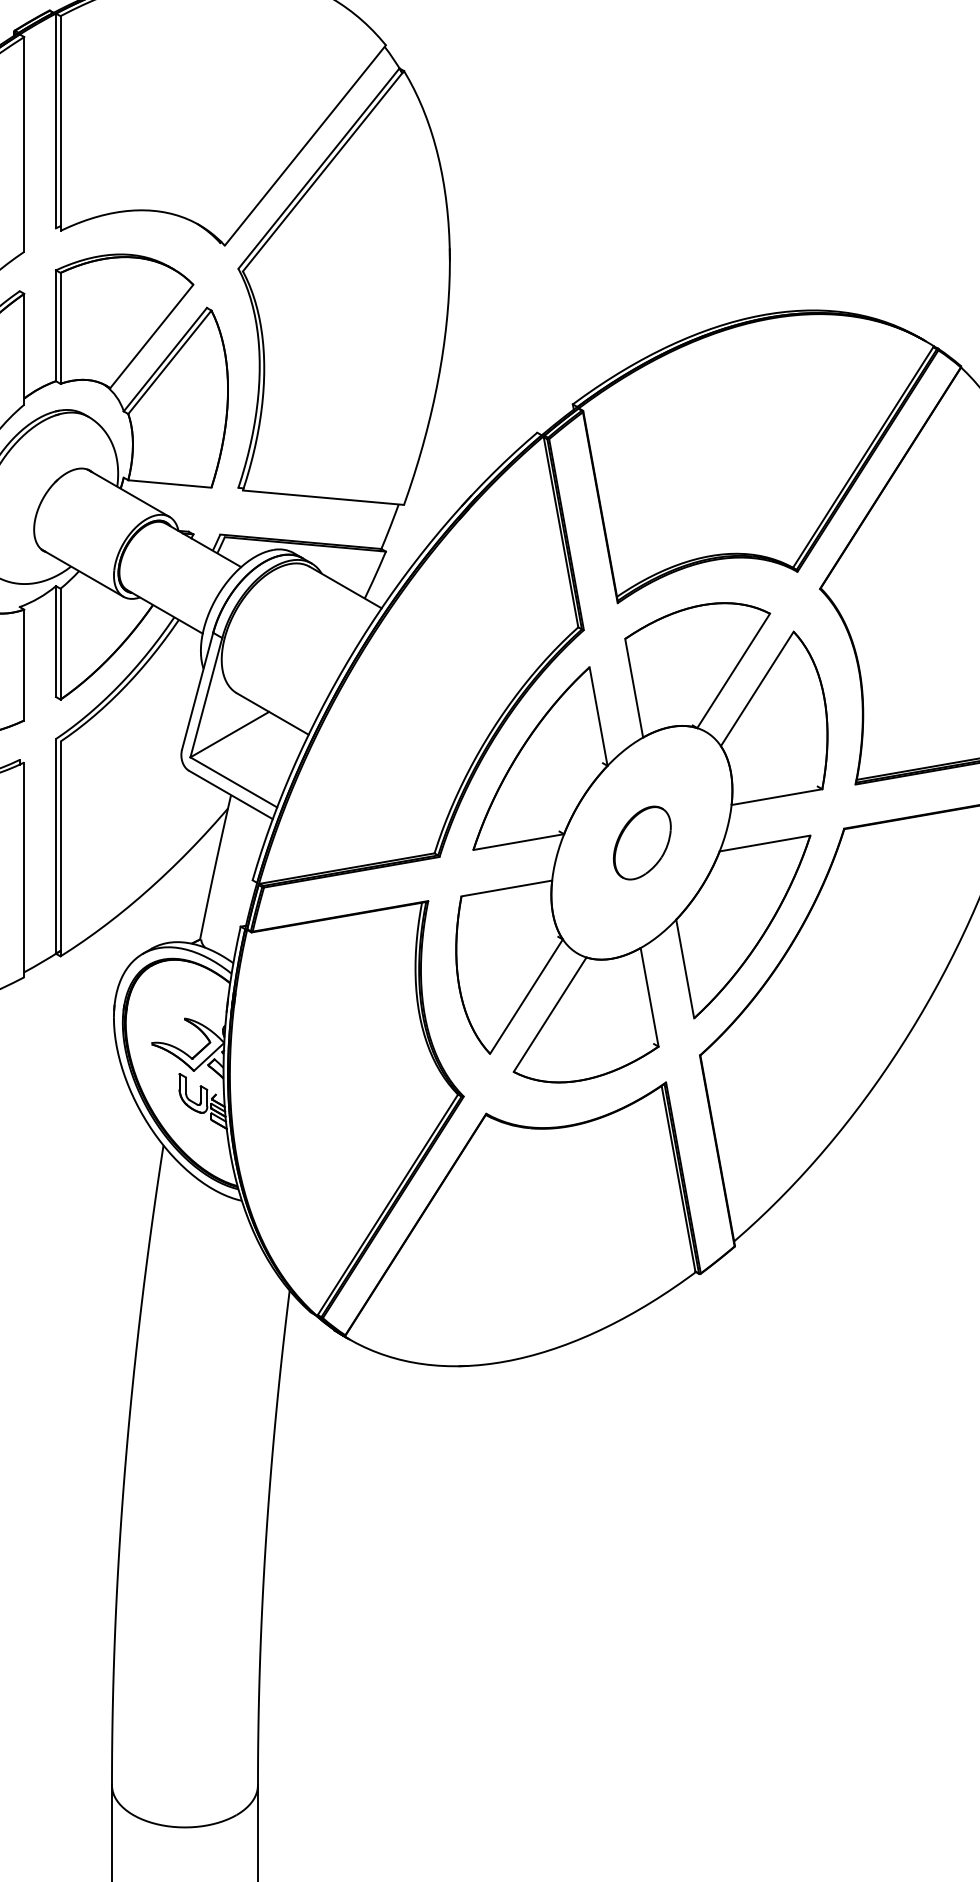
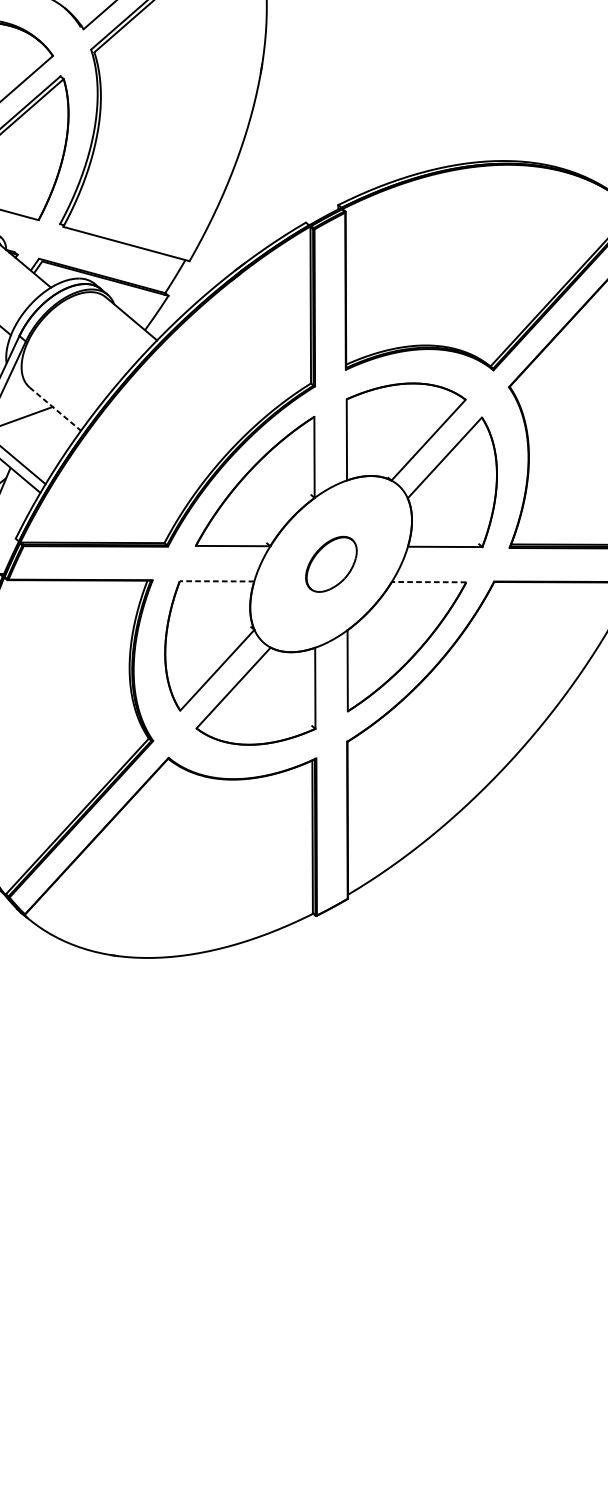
line: (273, 714) -> (55, 409), solid -> dashed
line: (764, 843) -> (428, 582), solid -> dashed
line: (506, 888) -> (216, 581), solid -> dashed

